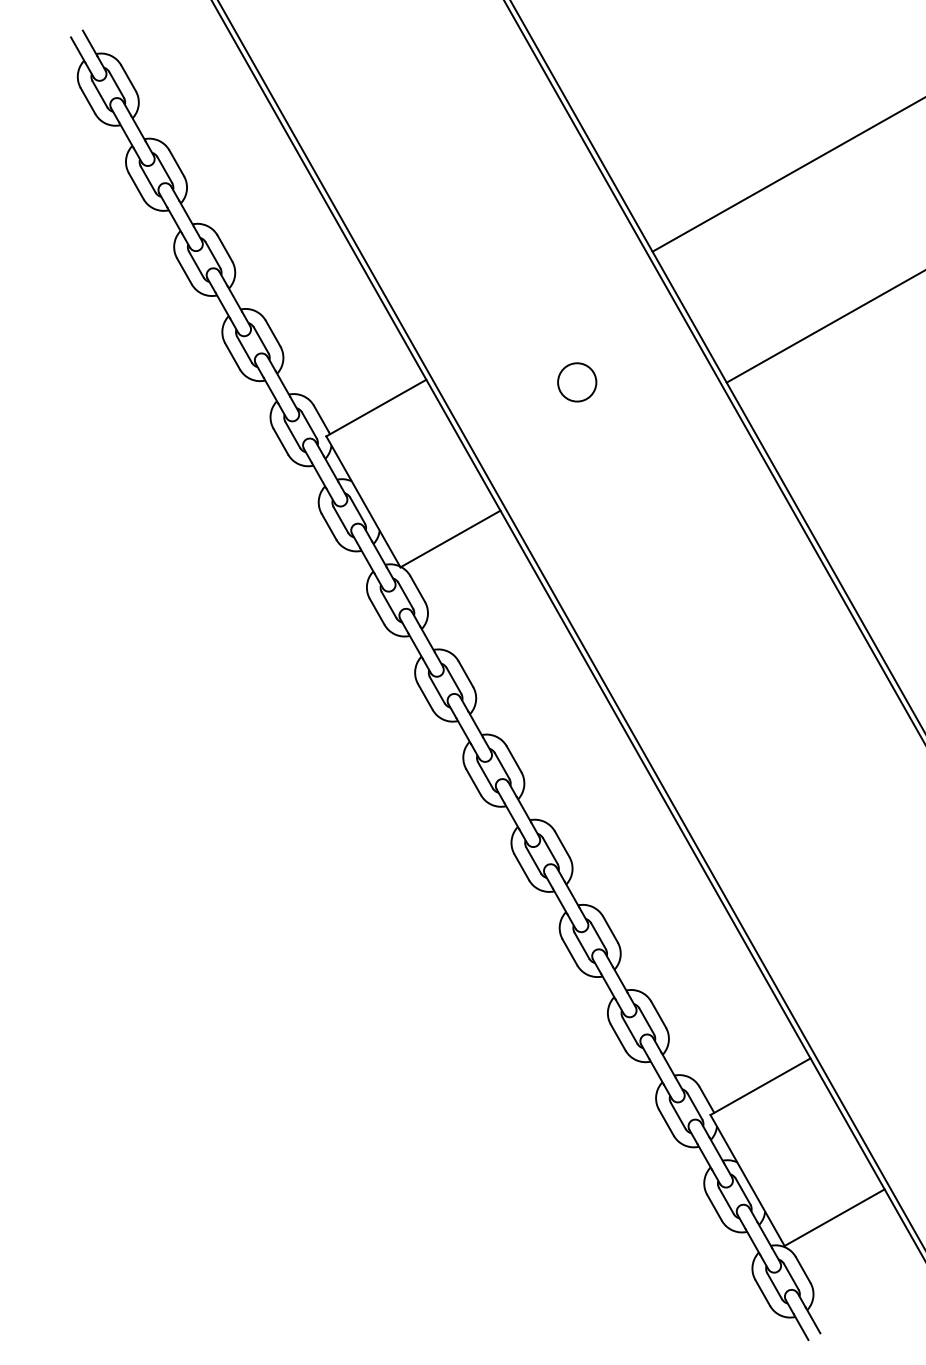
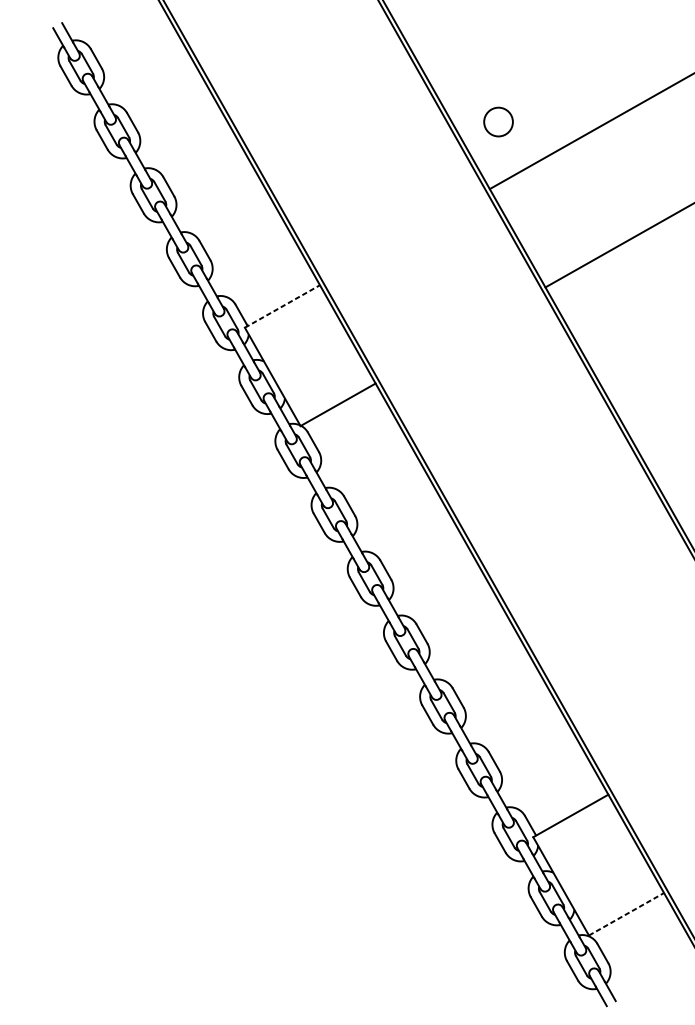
circle: (577, 382) -> (498, 122), moved
line: (376, 407) -> (282, 306), solid -> dashed
line: (835, 1217) -> (627, 914), solid -> dashed

